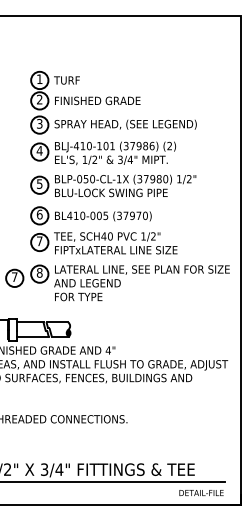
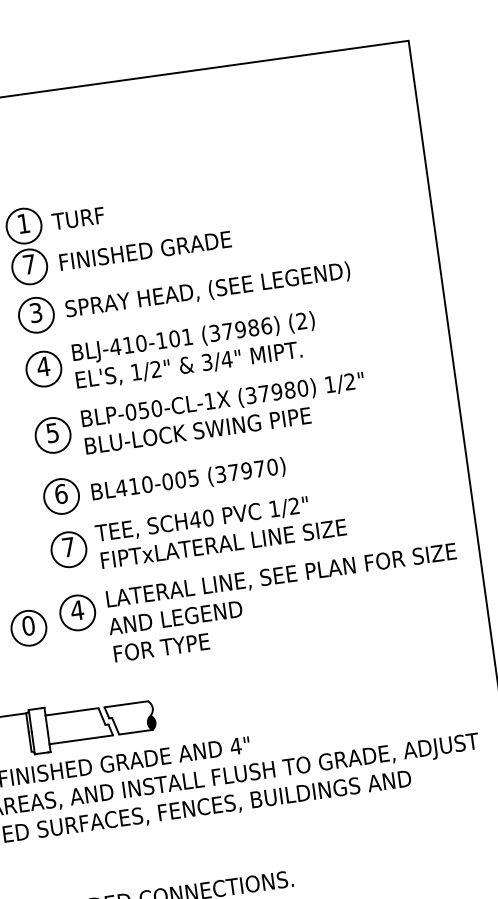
text: (39, 99) -> (28, 264), 2 -> 7
text: (39, 272) -> (76, 609), 8 -> 4
text: (14, 277) -> (28, 626), 7 -> 0

